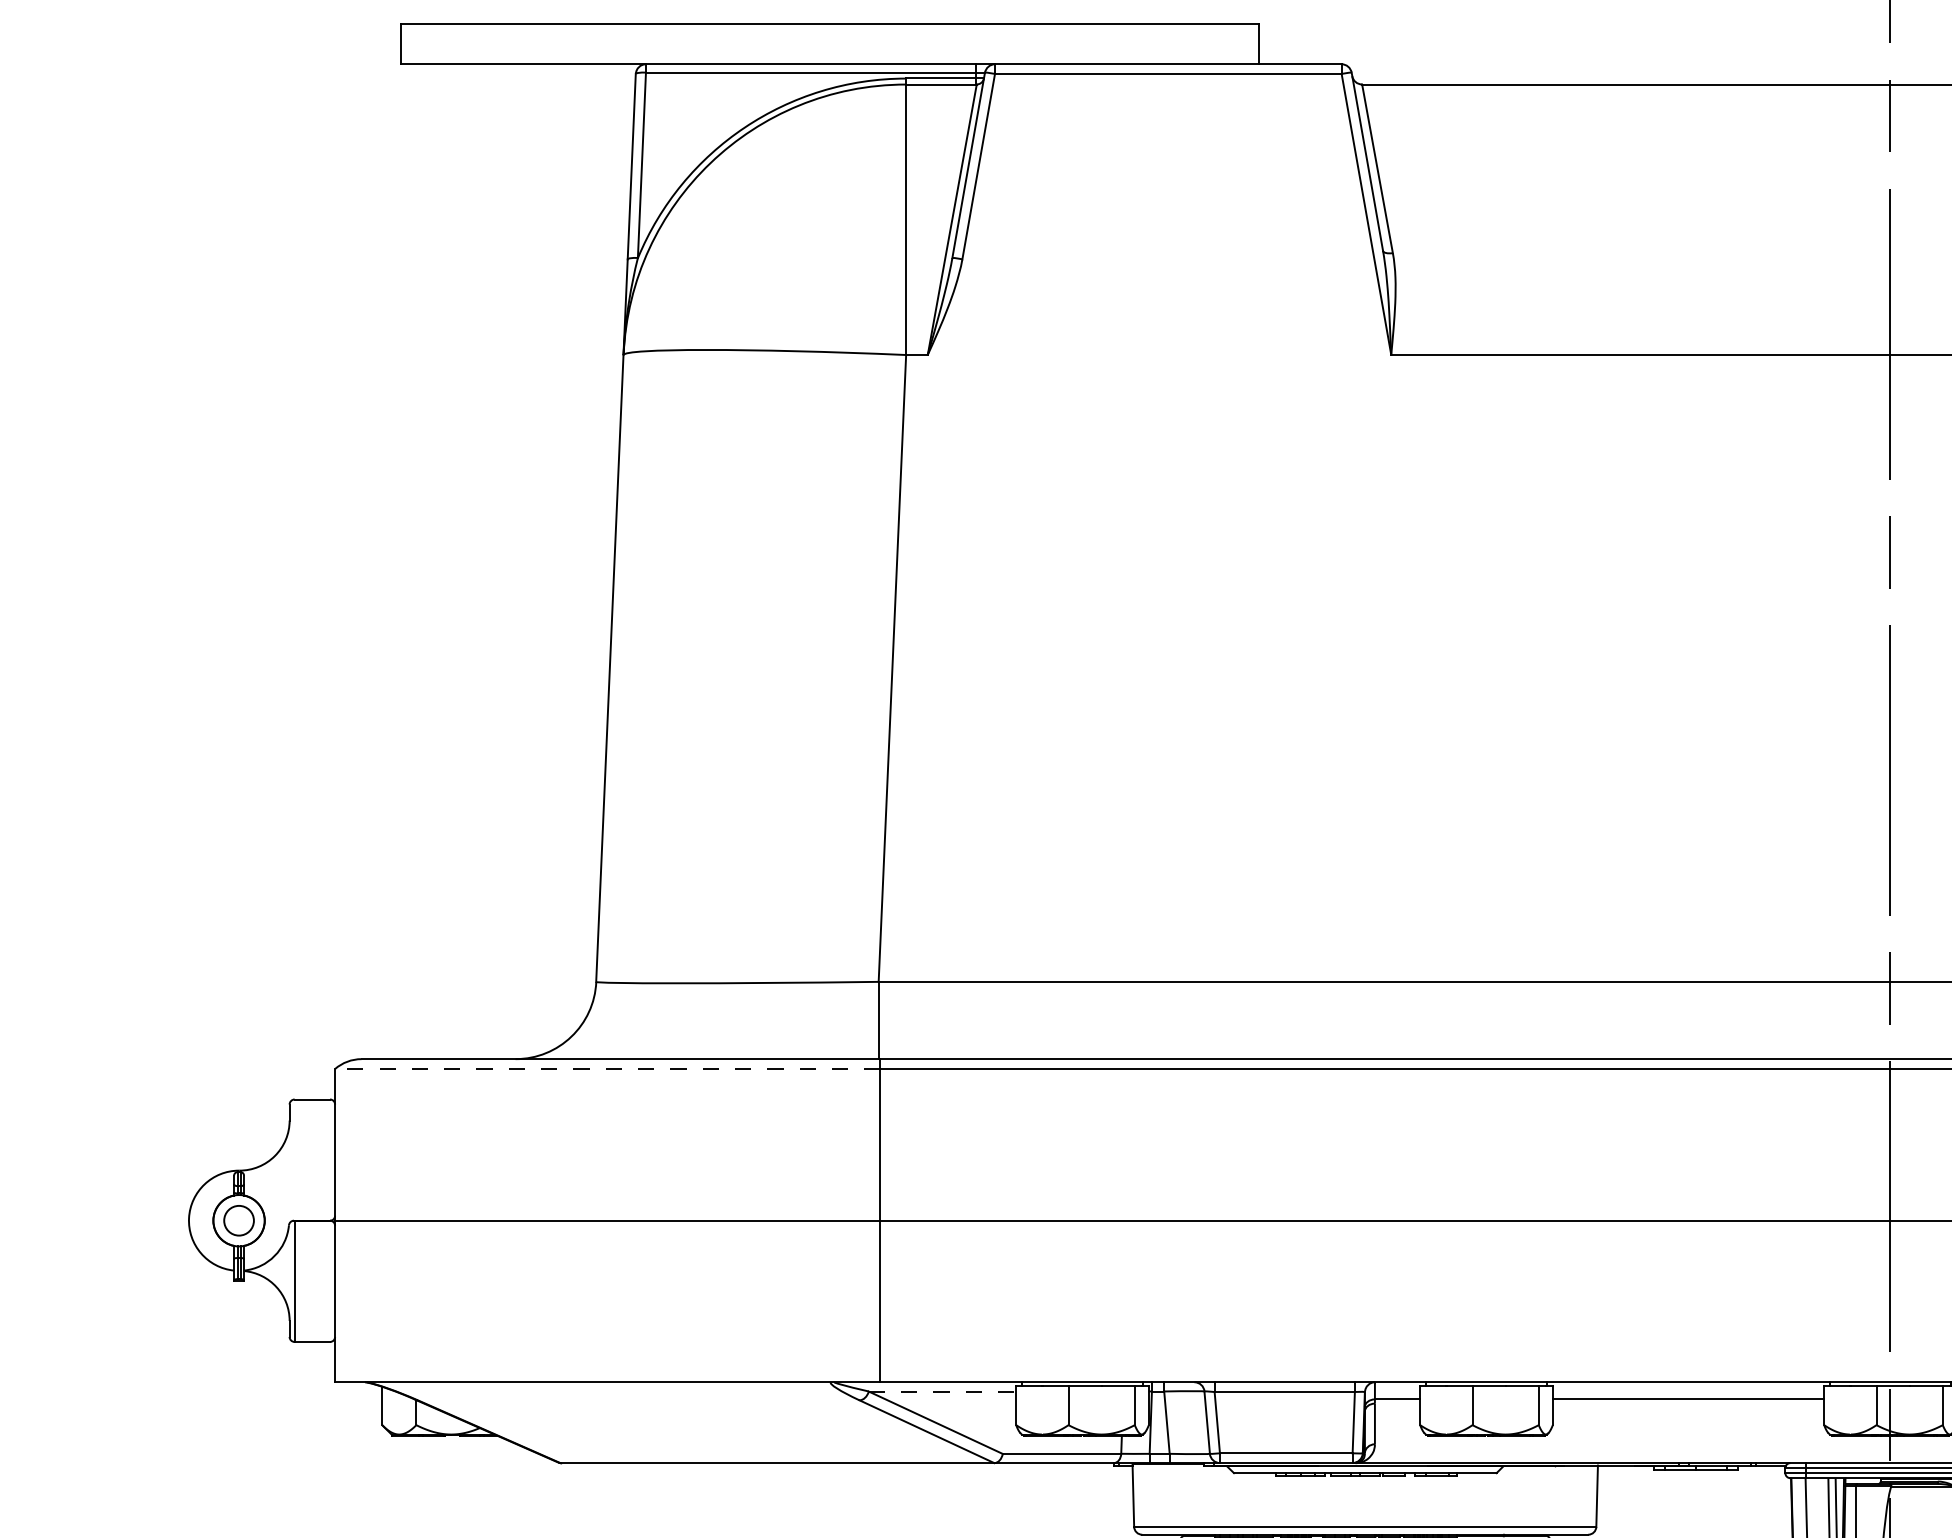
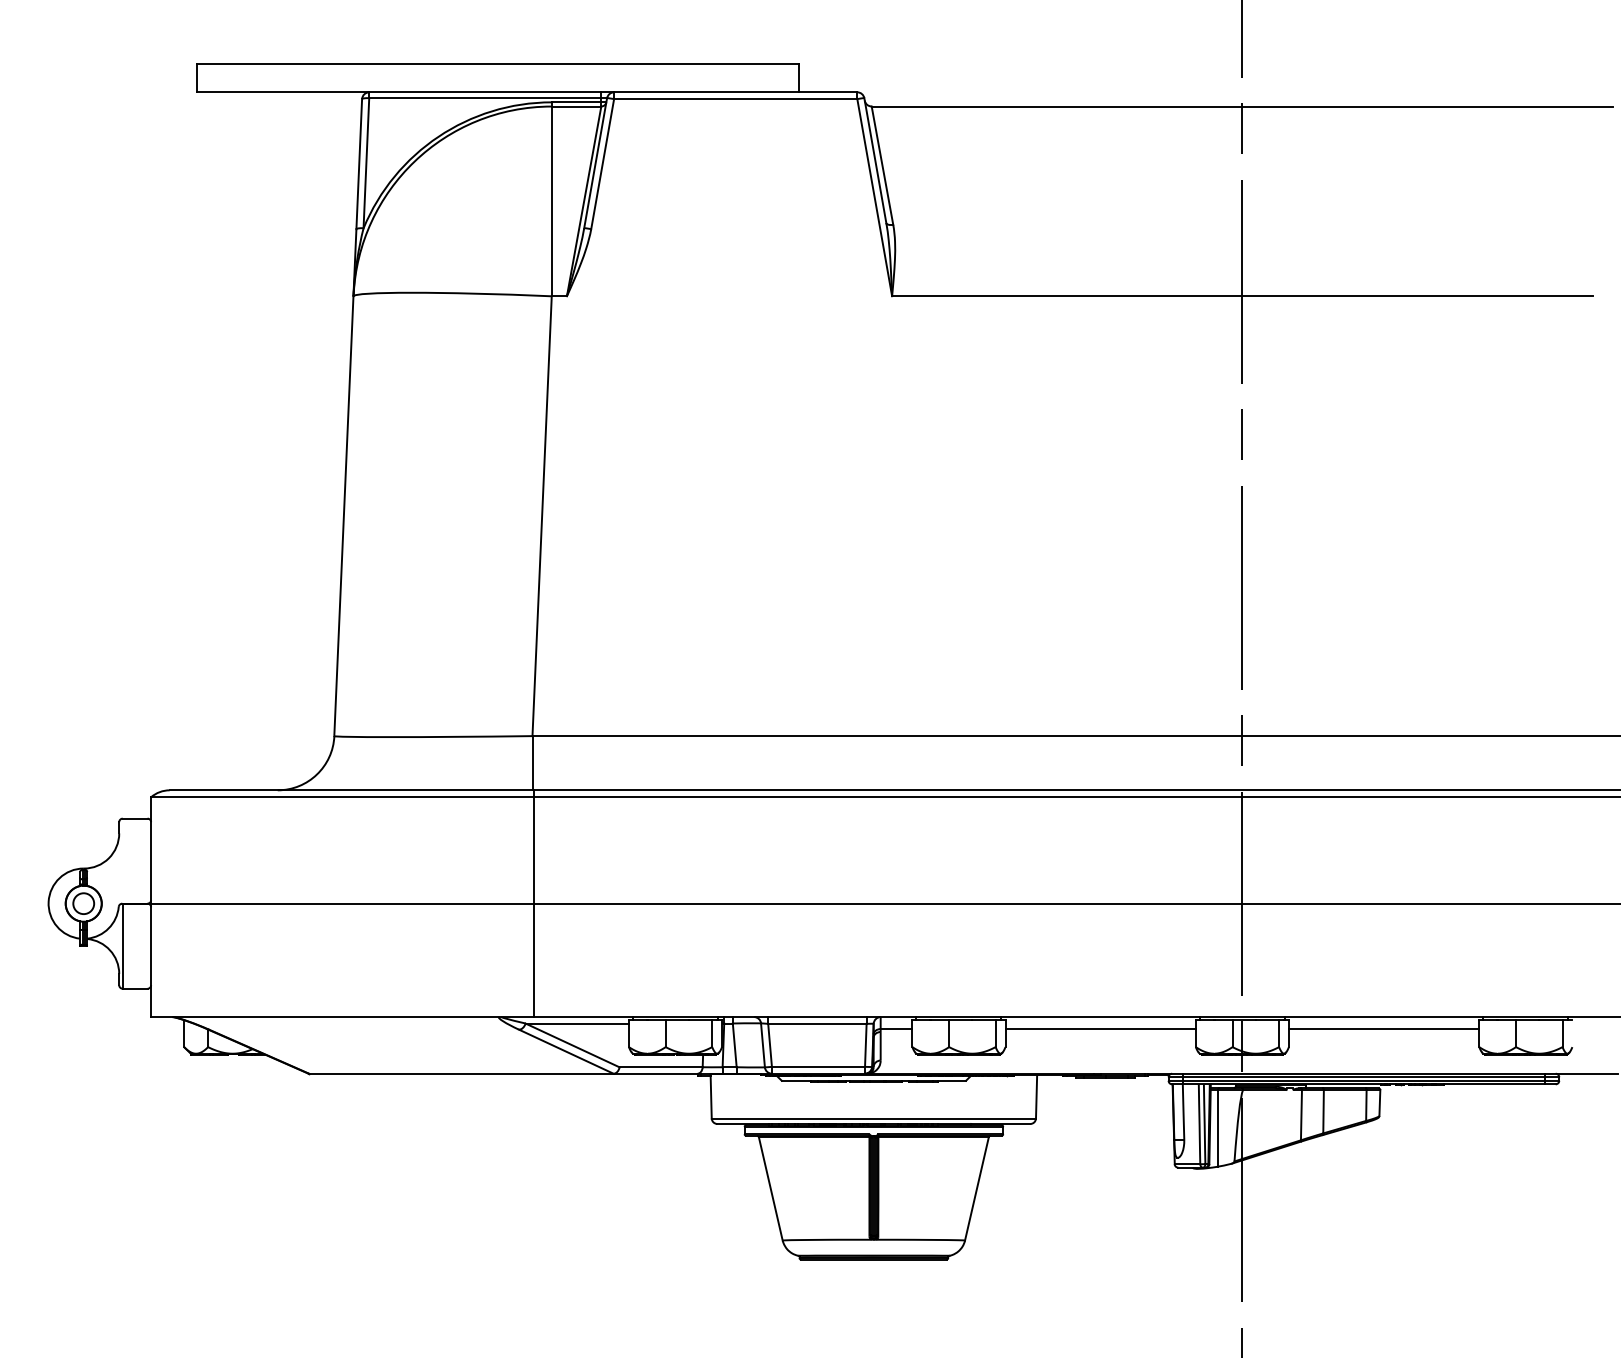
line: (606, 1069) -> (341, 797), dashed -> solid
line: (942, 1391) -> (577, 1023), dashed -> solid

